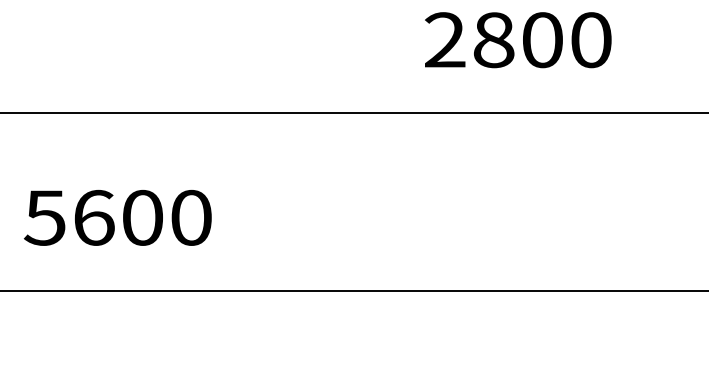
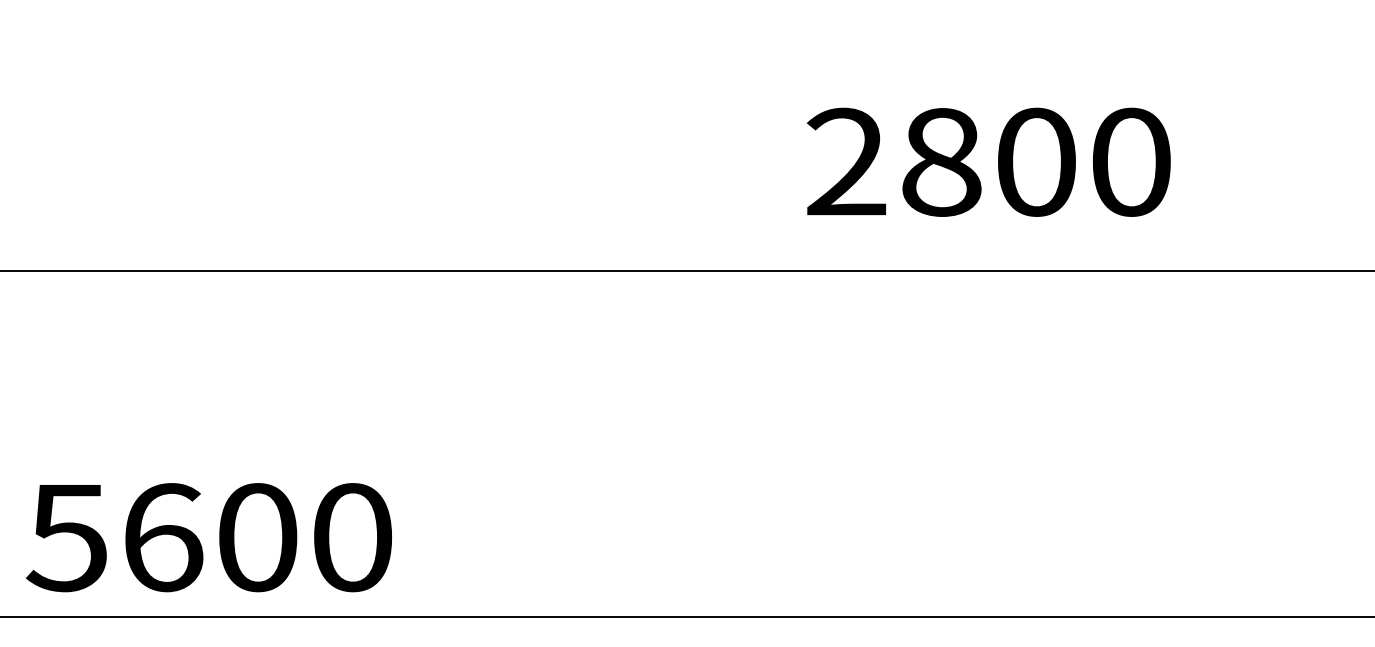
text: (518, 40) -> (989, 162), moved
text: (117, 217) -> (208, 536), moved

